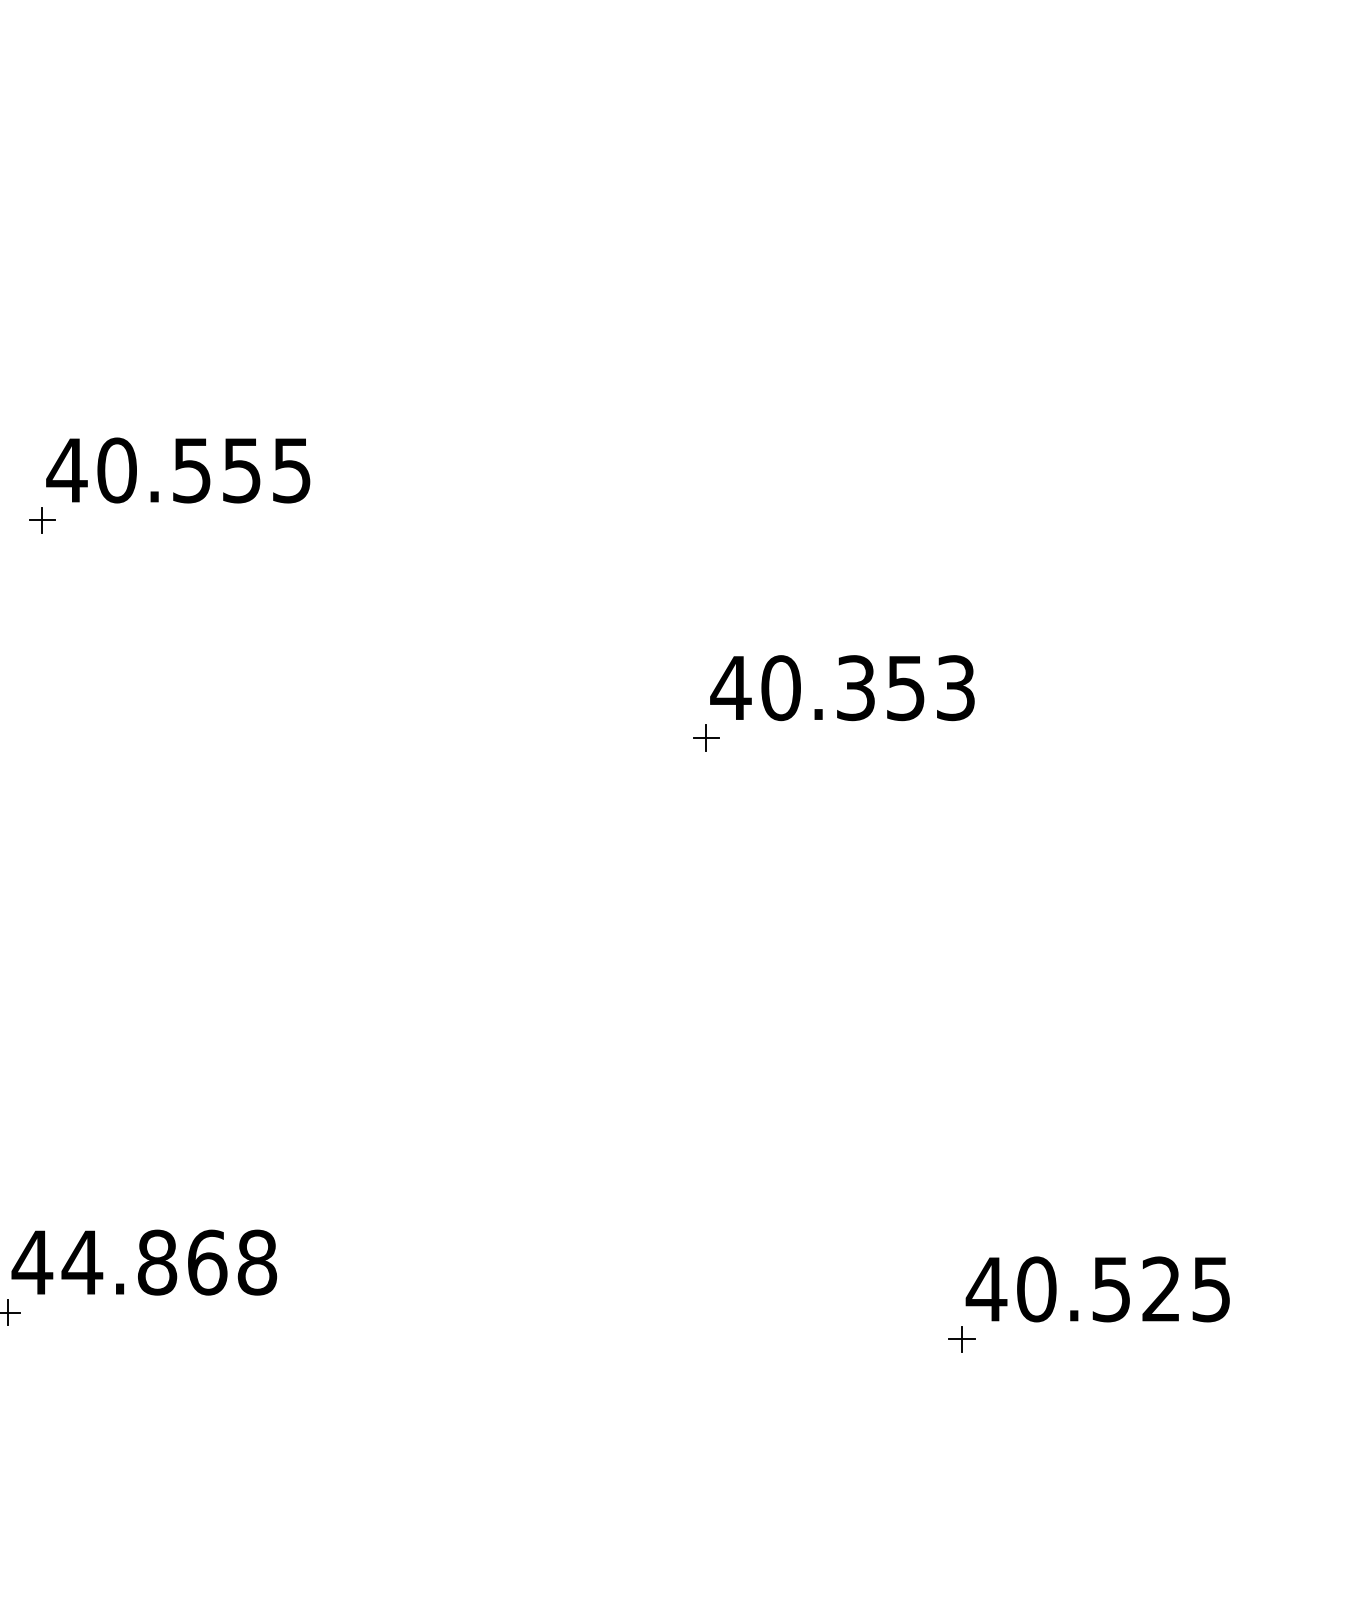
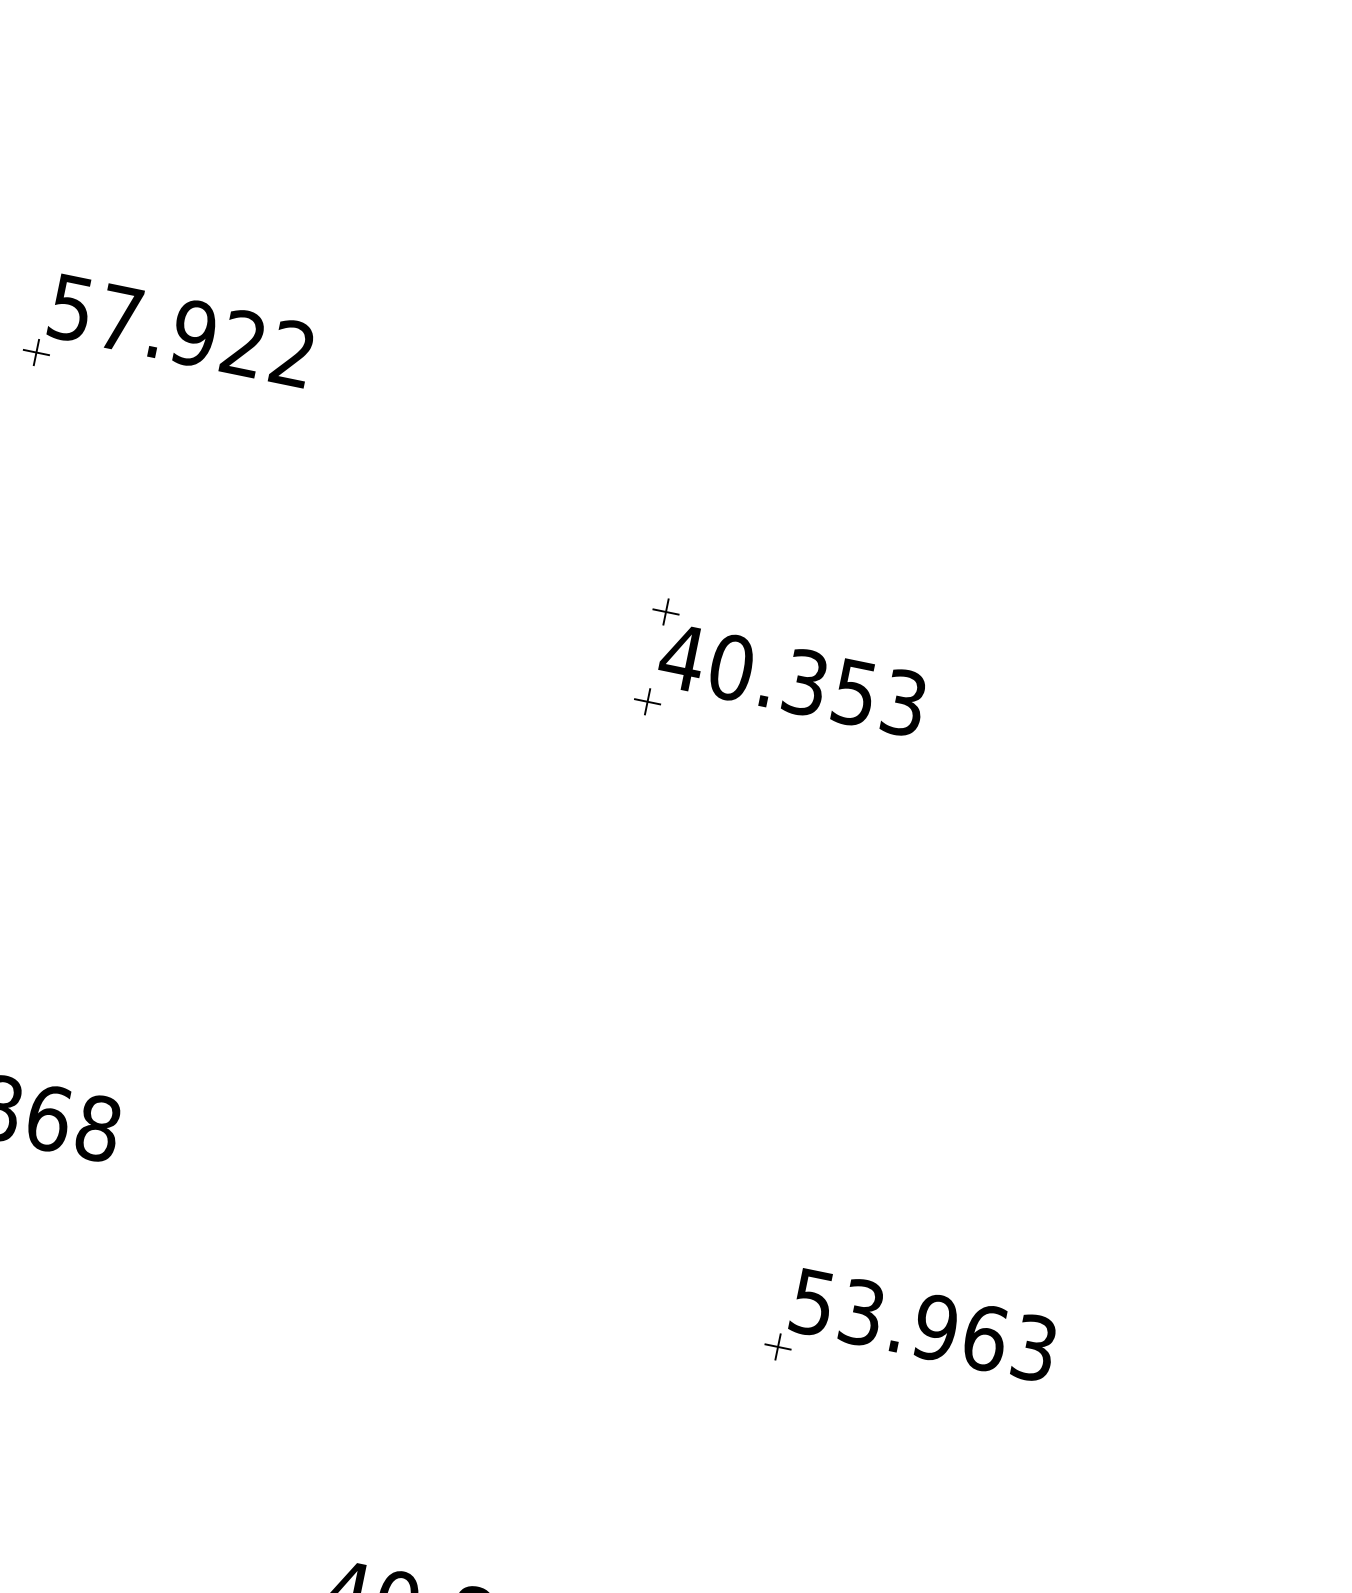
text: (178, 470) -> (180, 330), 40.555 -> 57.922
part: (706, 646) -> (666, 611), added
text: (1097, 1289) -> (921, 1325), 40.525 -> 53.963

